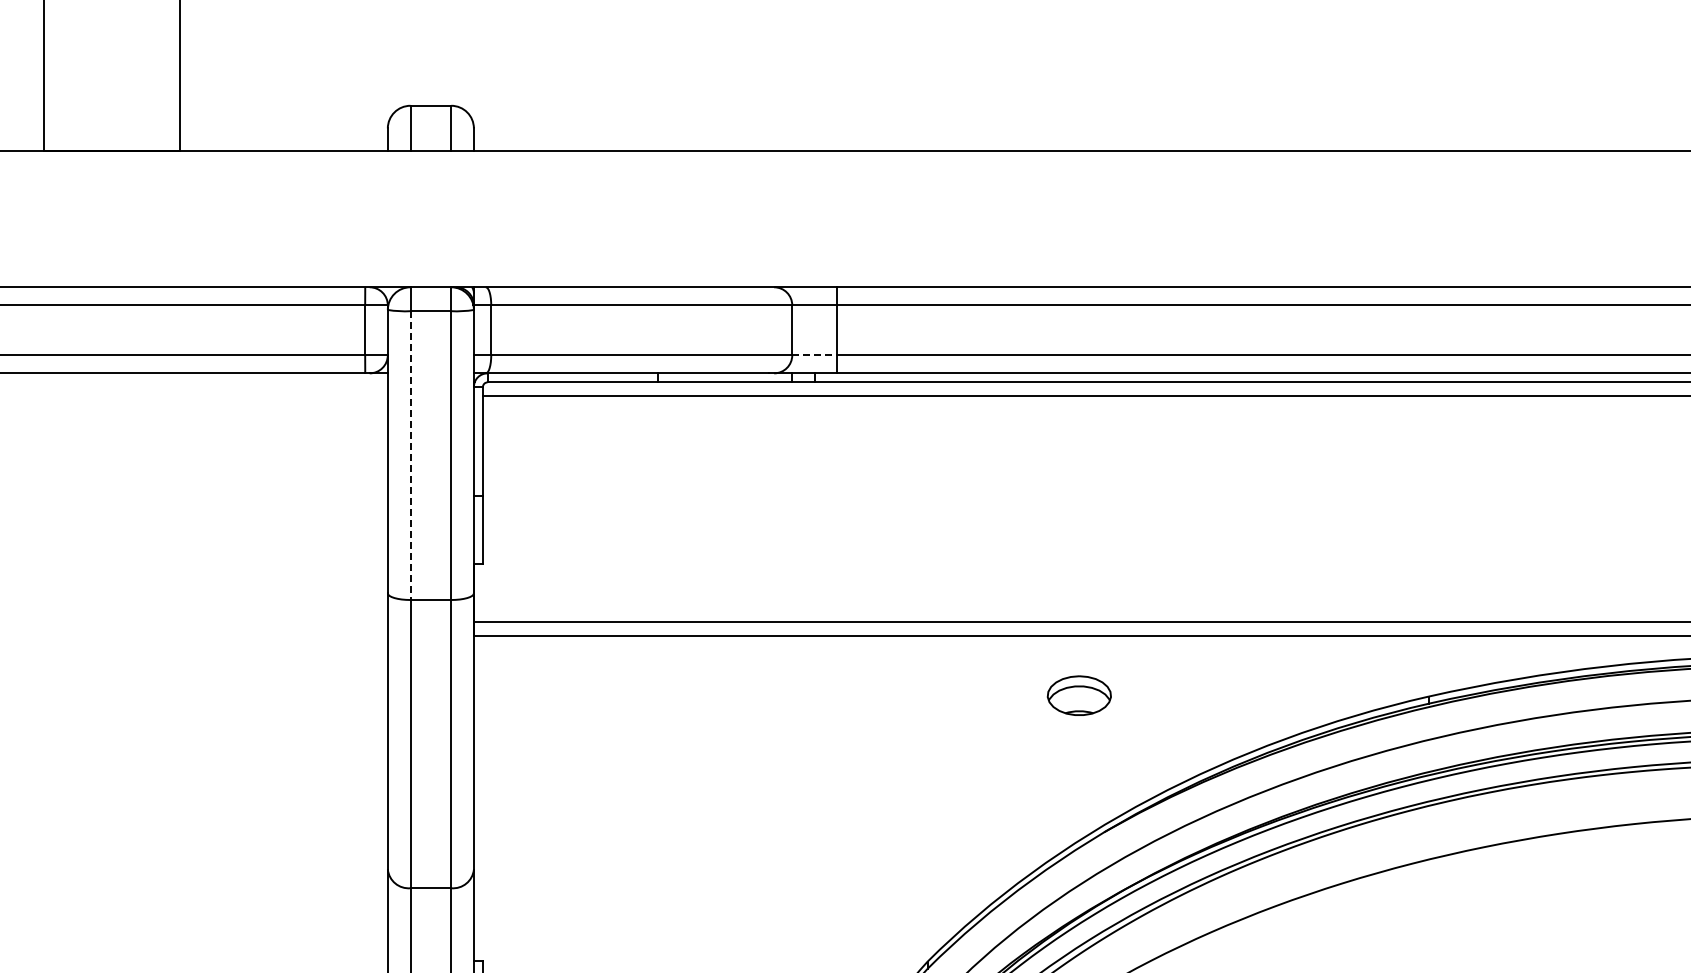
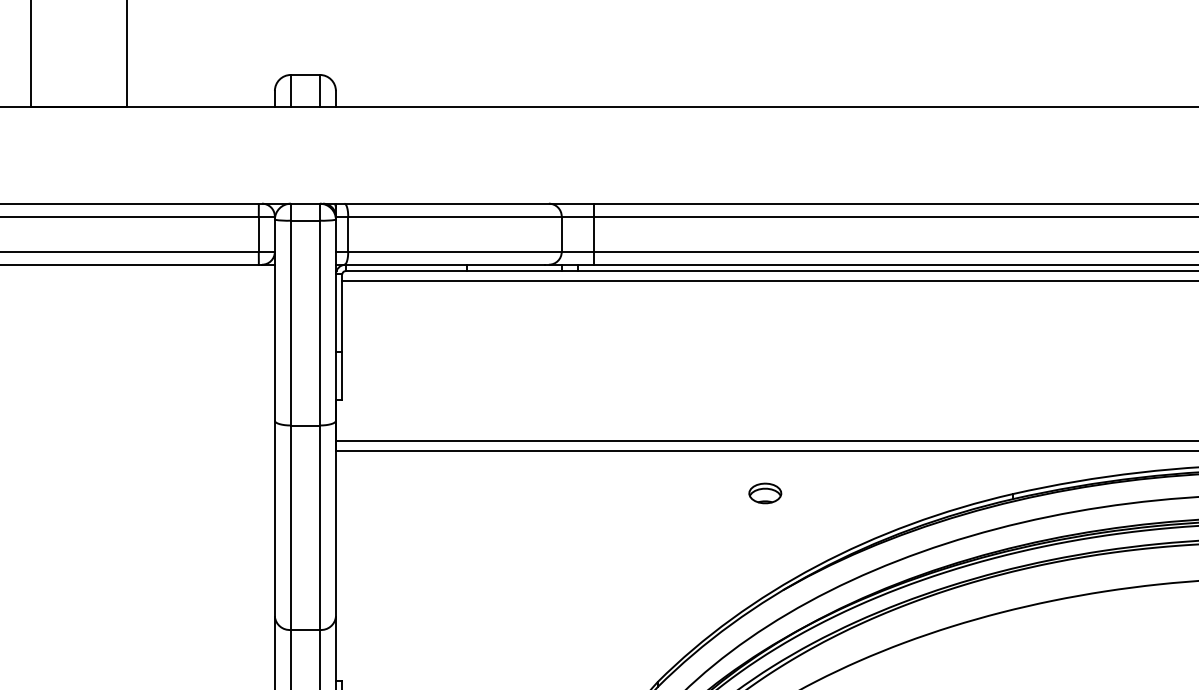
line: (814, 355) -> (577, 252), dashed -> solid
line: (410, 456) -> (290, 323), dashed -> solid
part: (1078, 695) -> (764, 493), size x0.71

